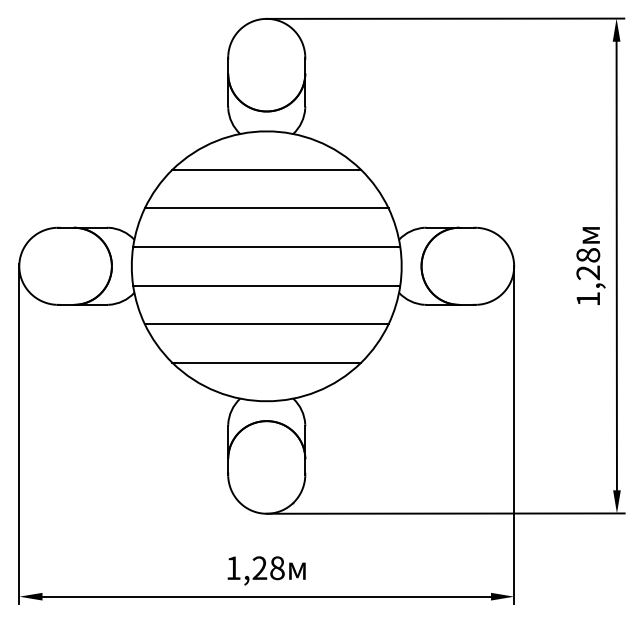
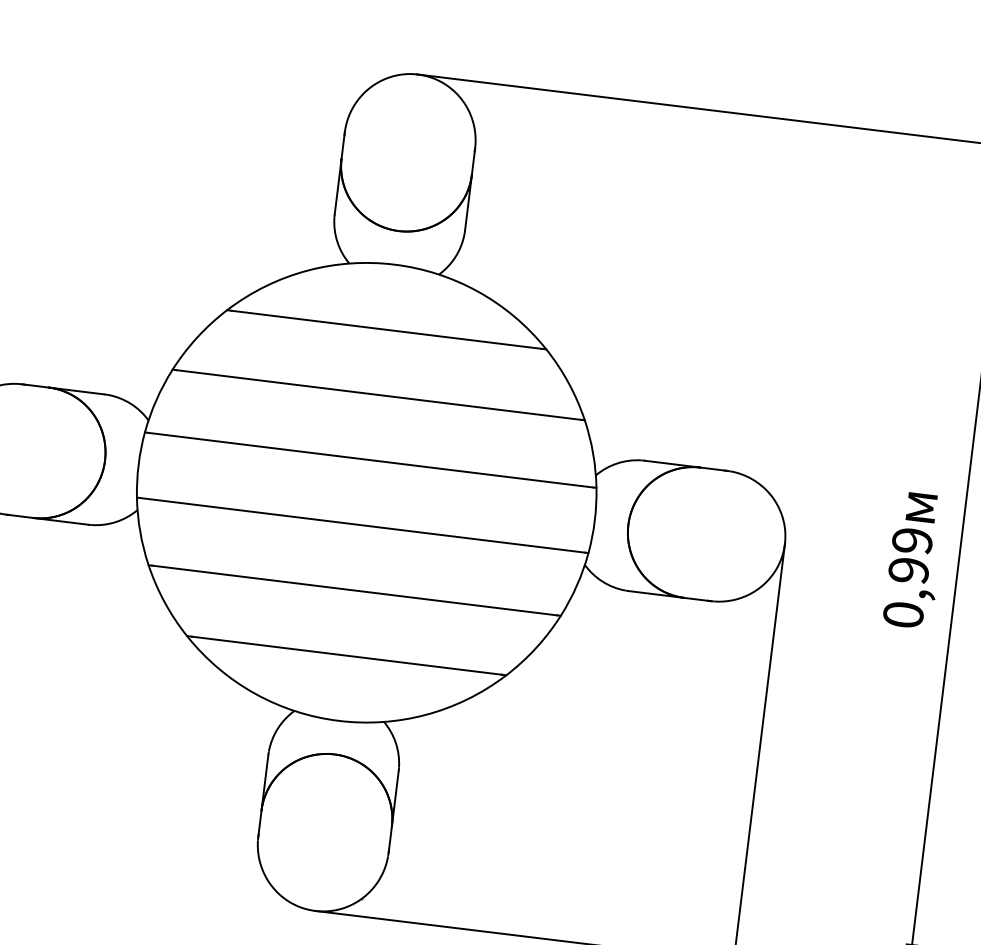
text: (588, 277) -> (908, 578), 1,28 -> 0,99

